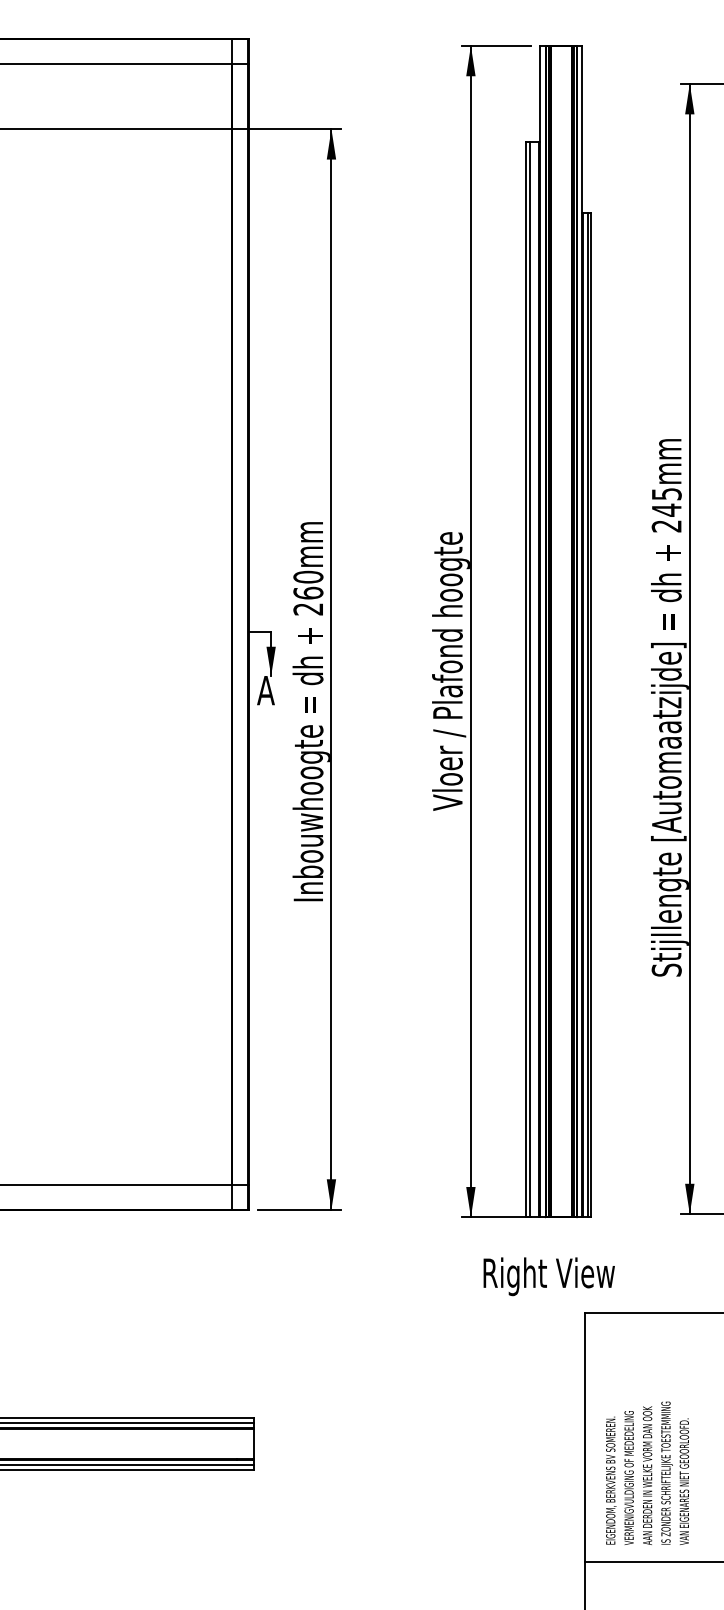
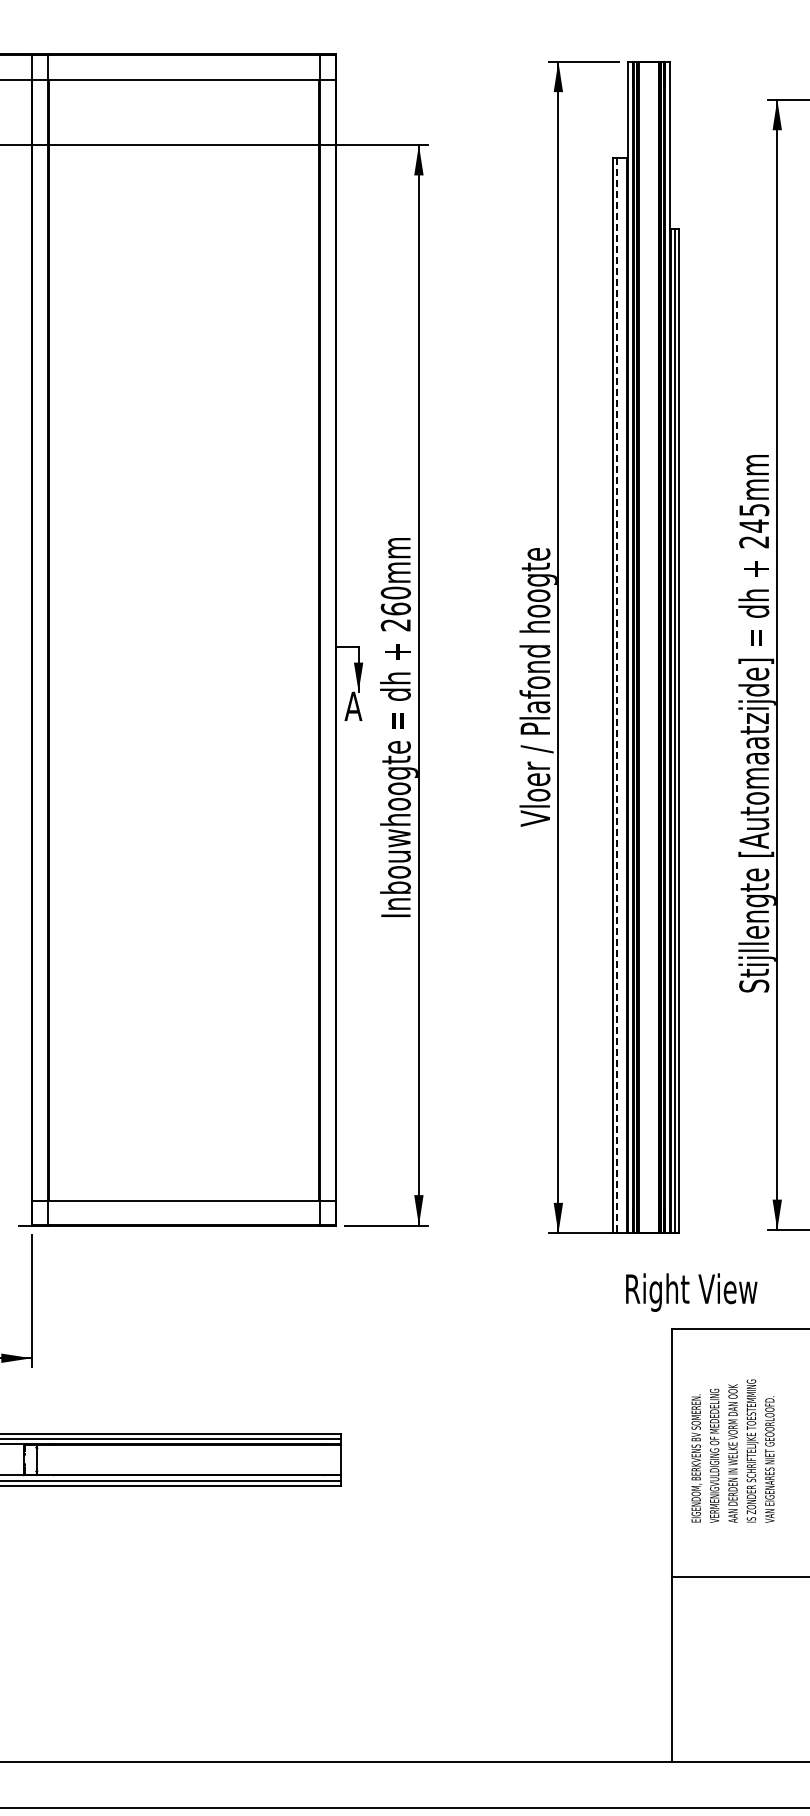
line: (530, 679) -> (617, 695), solid -> dashed
text: (549, 1276) -> (691, 1292), moved
text: (647, 1472) -> (732, 1450), moved

